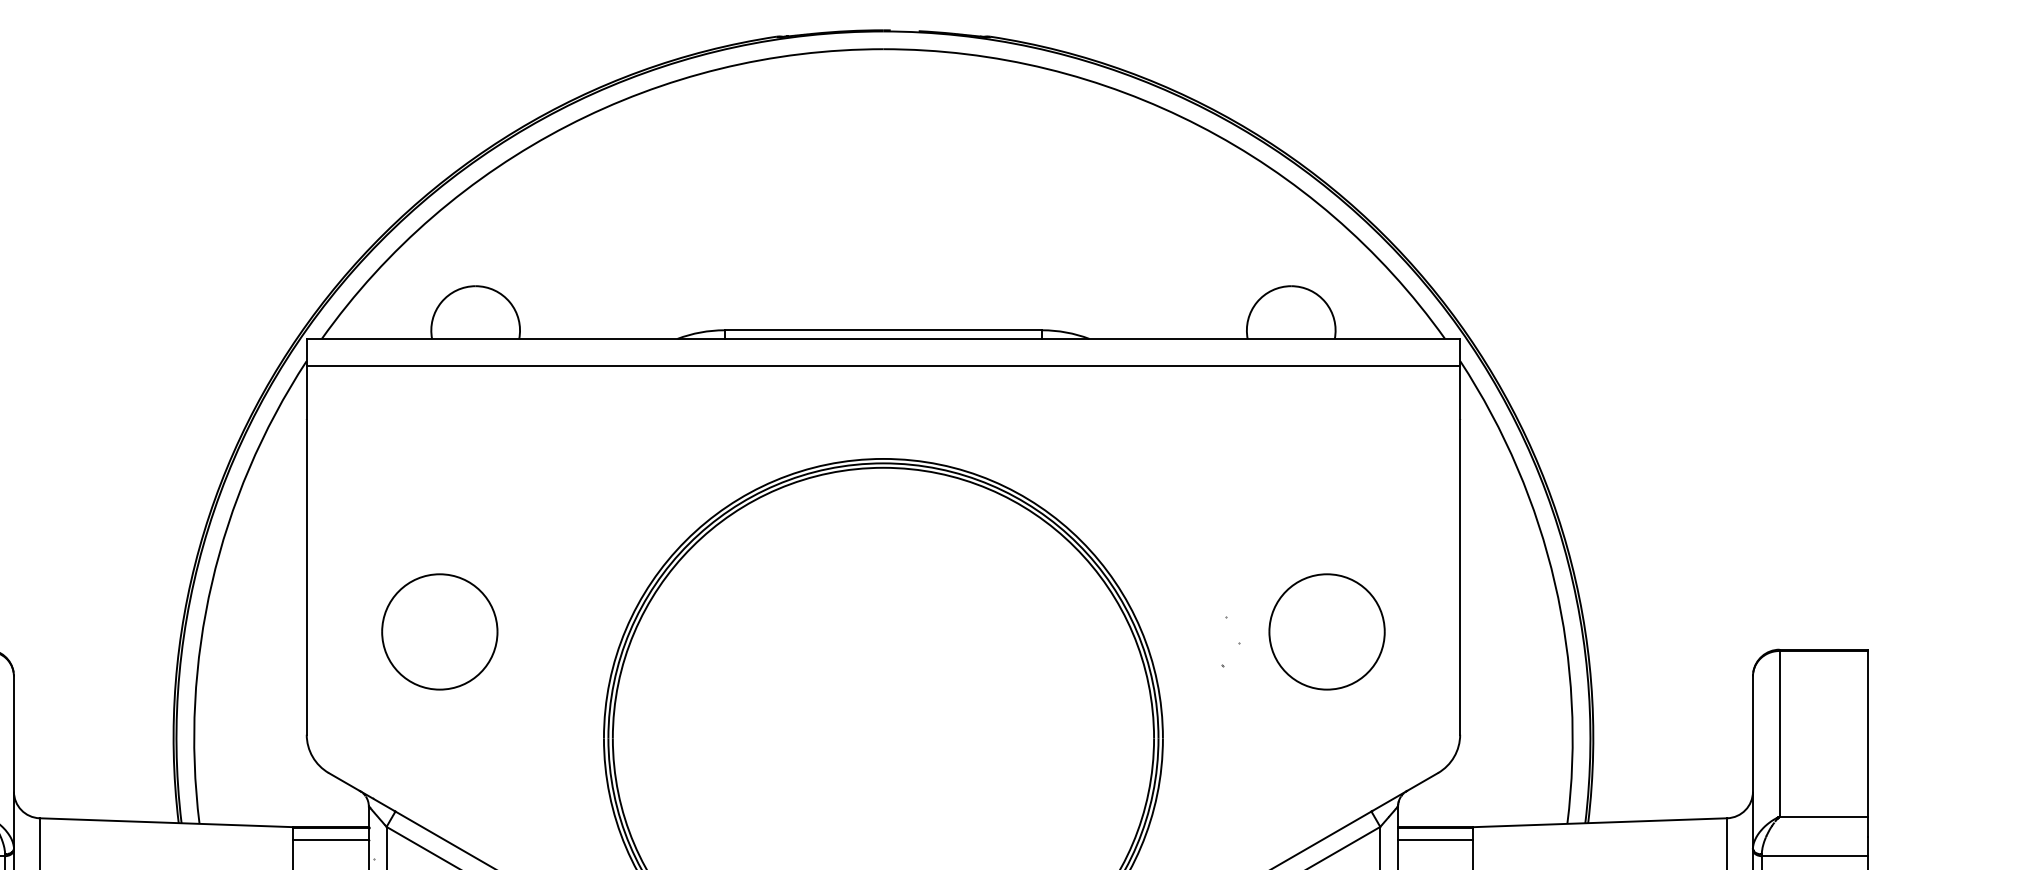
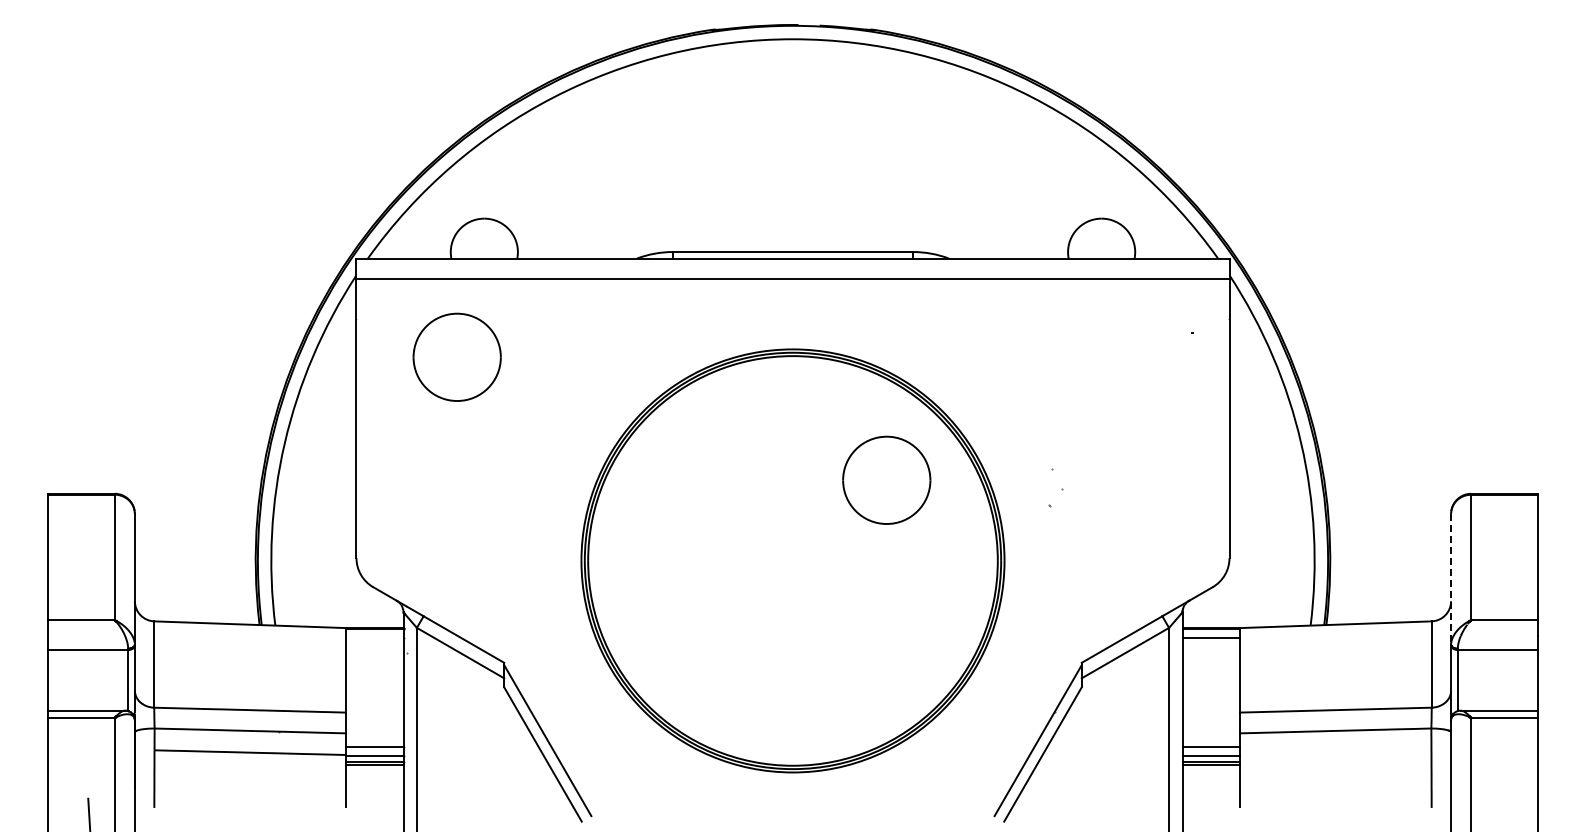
part: (438, 630) -> (456, 356), moved
part: (1326, 630) -> (886, 479), moved
line: (1753, 762) -> (1451, 579), solid -> dashed
line: (330, 839) -> (374, 637), removed

